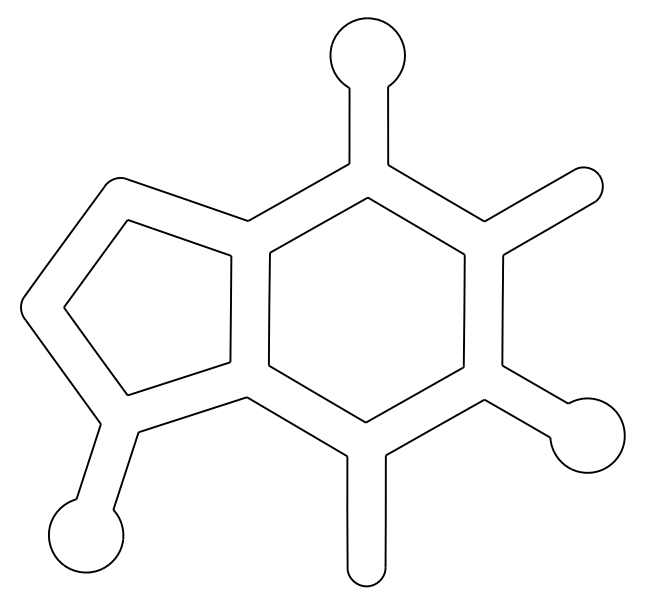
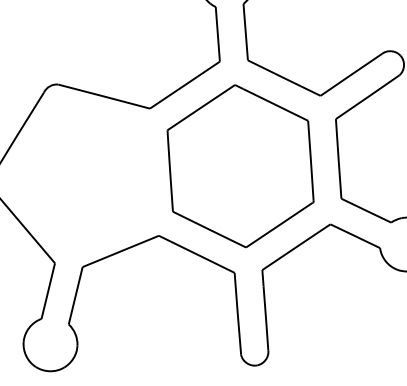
part: (147, 307) -> (82, 176), removed

